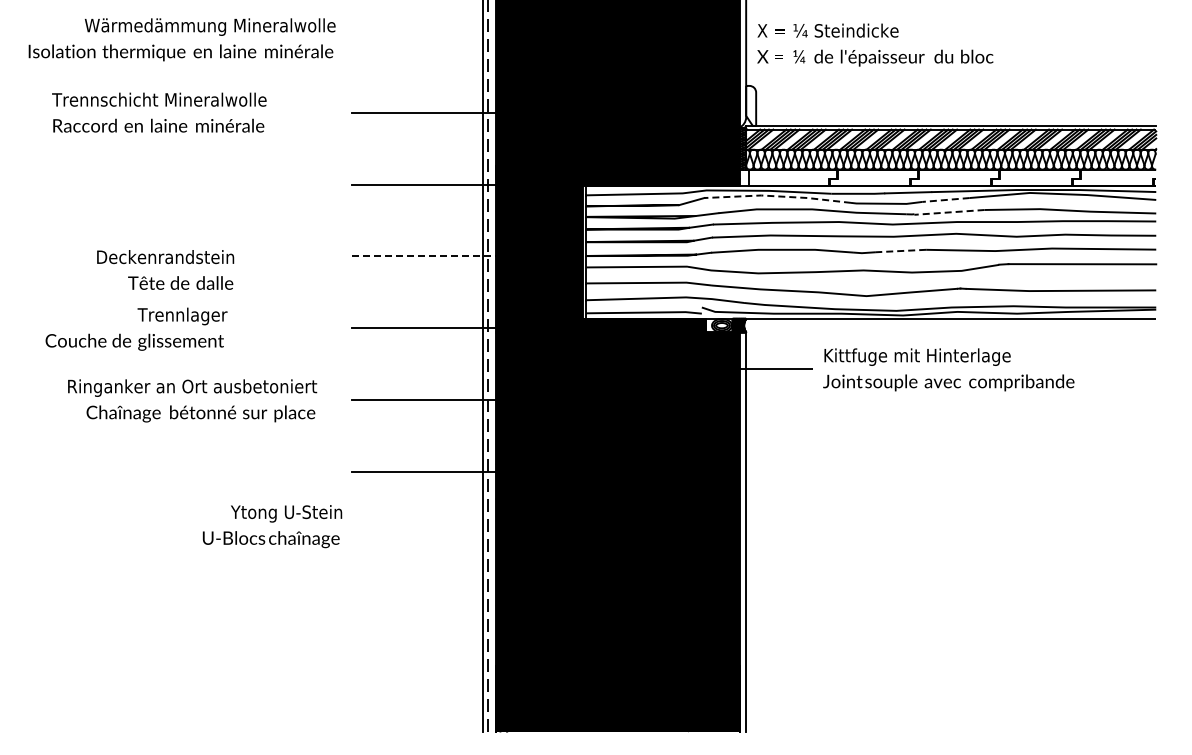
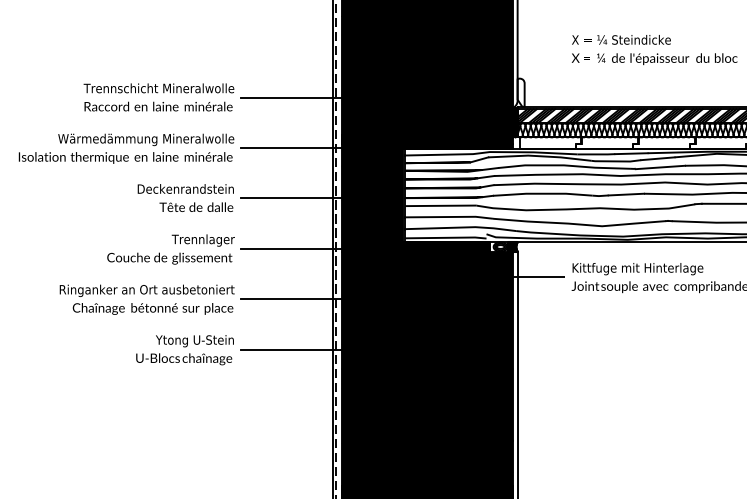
text: (181, 39) -> (126, 148), moved
text: (875, 44) -> (654, 49), moved
text: (159, 112) -> (159, 97), moved
line: (778, 196) -> (540, 156), dashed -> solid
line: (945, 199) -> (657, 158), dashed -> solid
line: (949, 212) -> (660, 167), dashed -> solid
line: (900, 251) -> (625, 194), dashed -> solid
line: (432, 255) -> (297, 197), dashed -> solid
text: (165, 269) -> (185, 197), moved
text: (136, 328) -> (171, 248), moved
text: (192, 400) -> (147, 299), moved
text: (272, 526) -> (185, 350), moved

